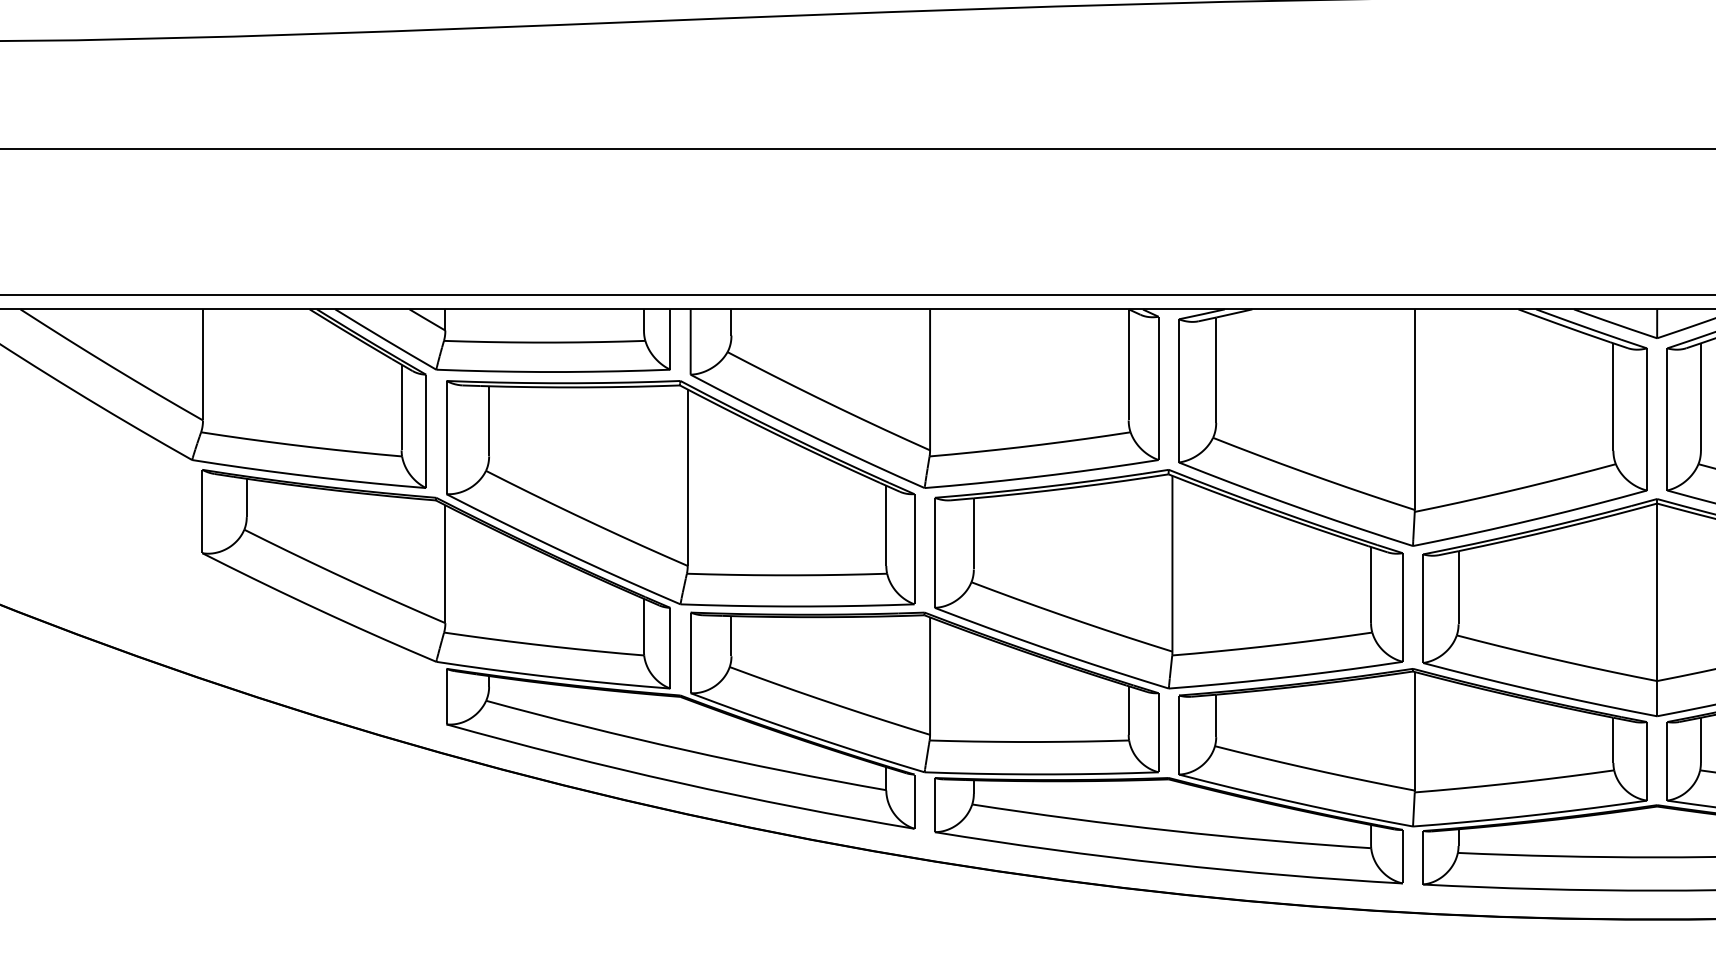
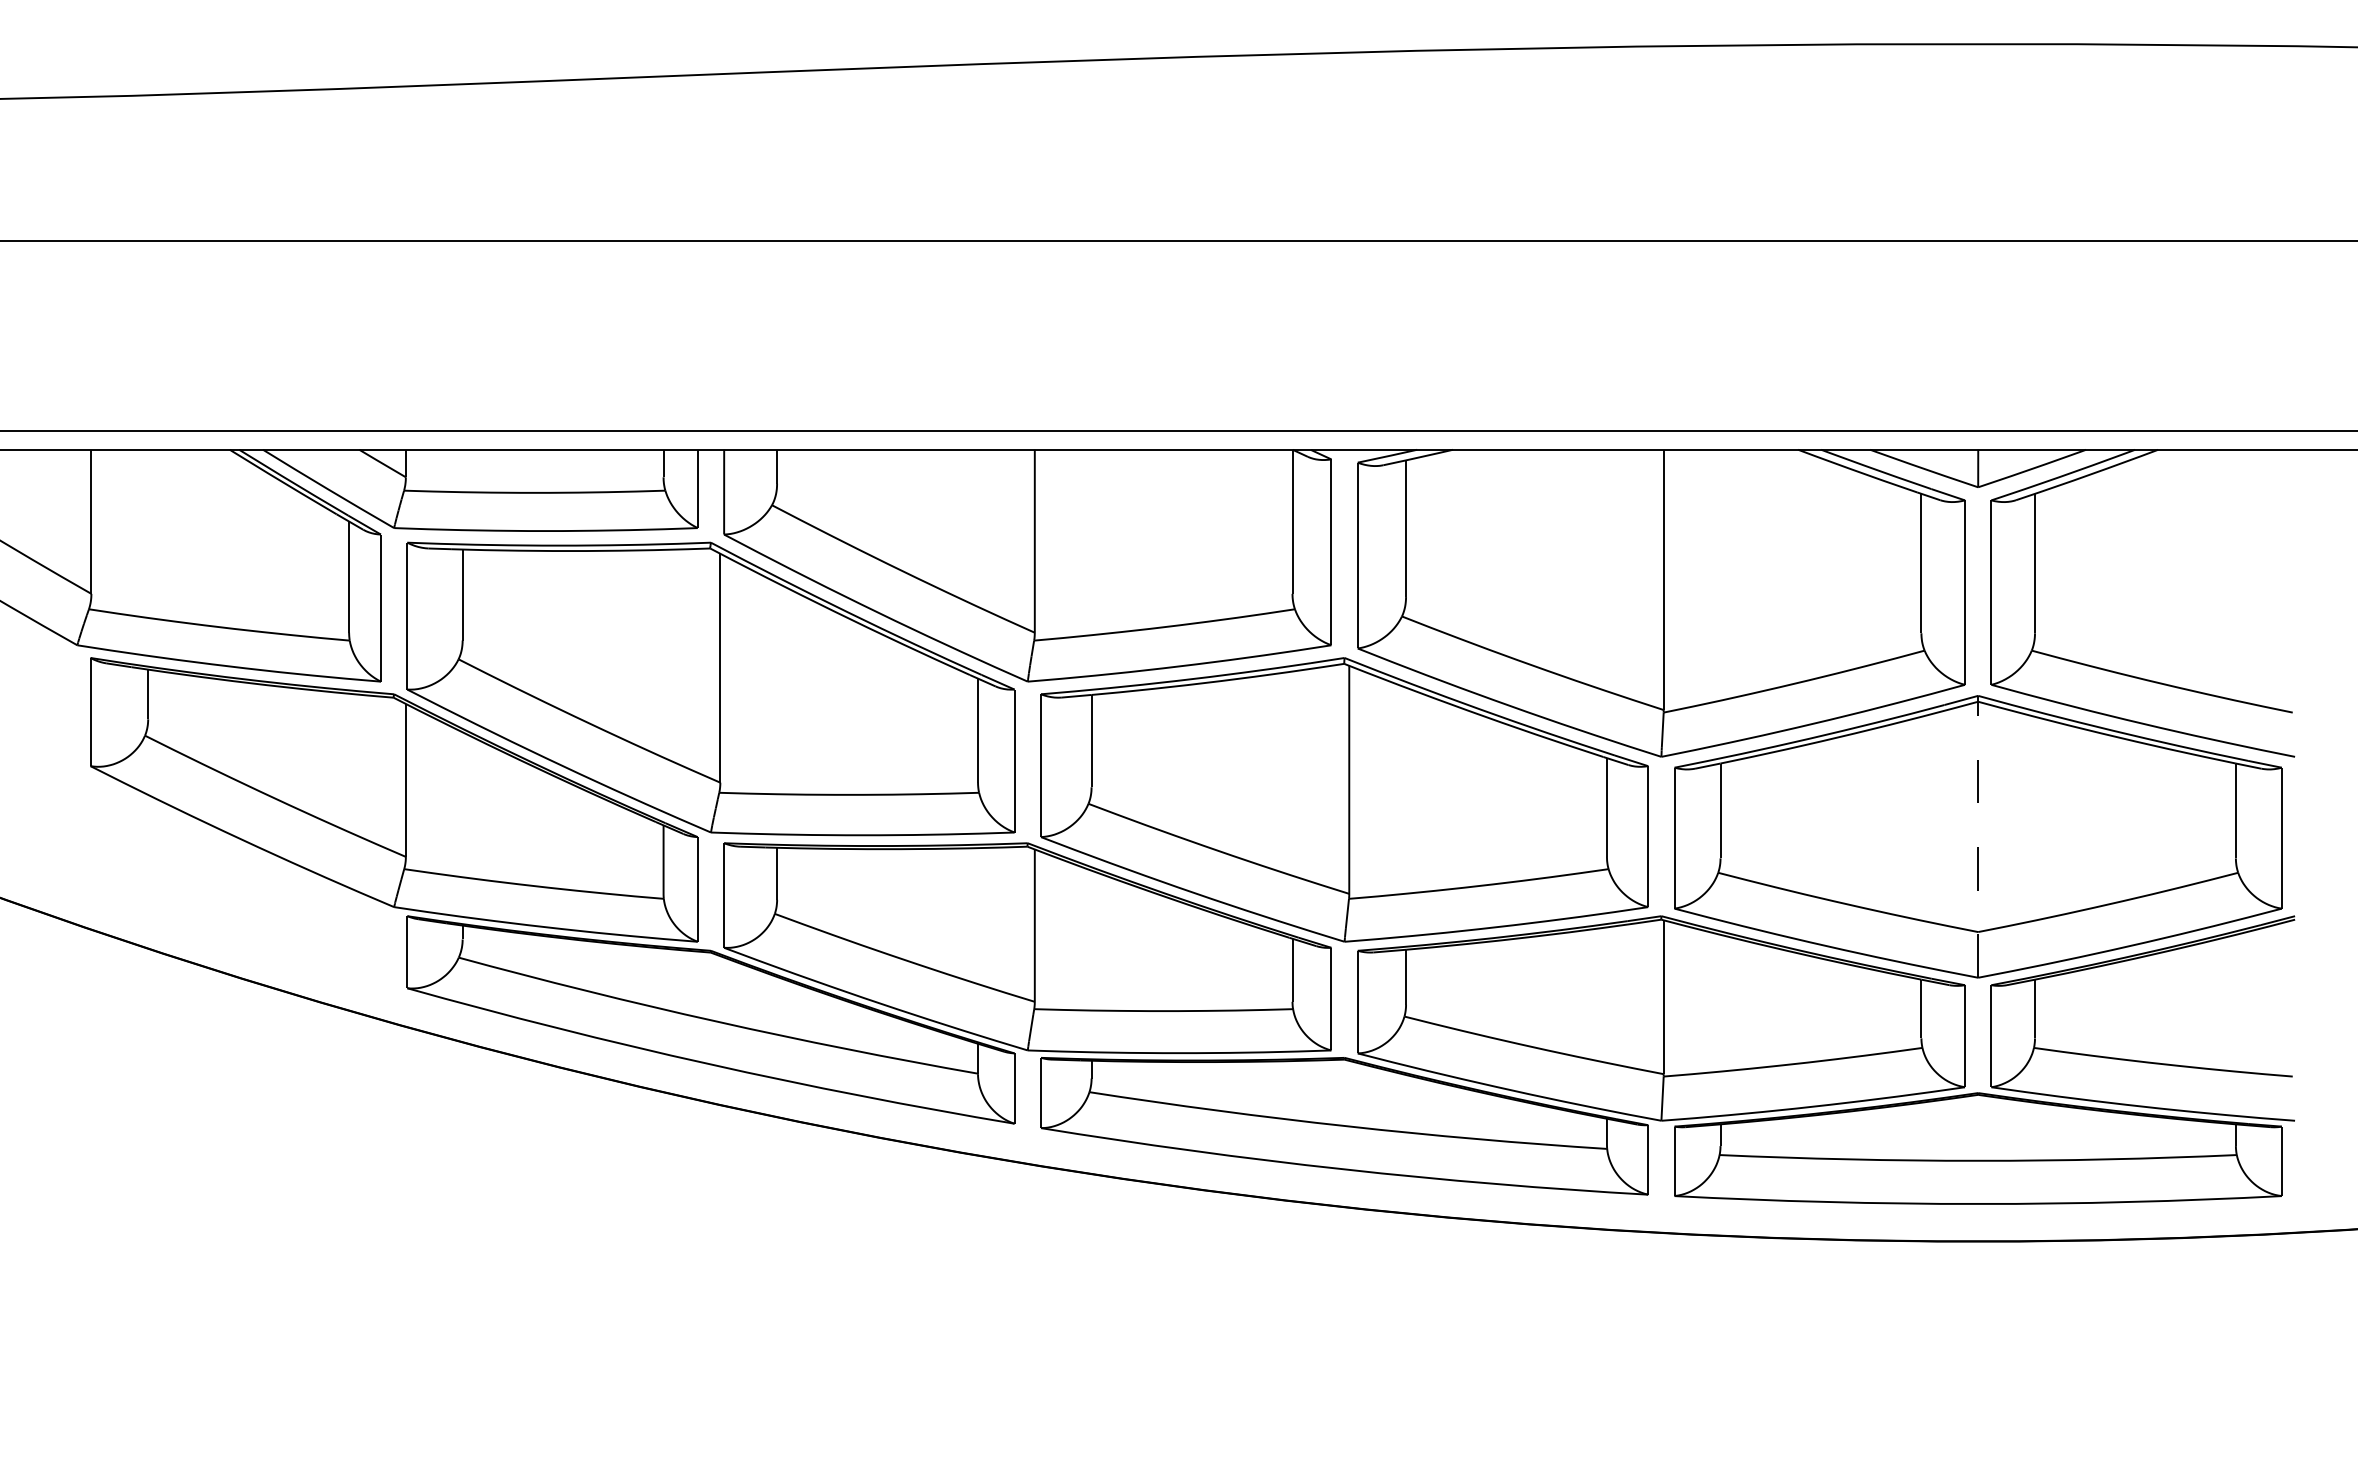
line: (1657, 607) -> (1978, 836), solid -> dashed

